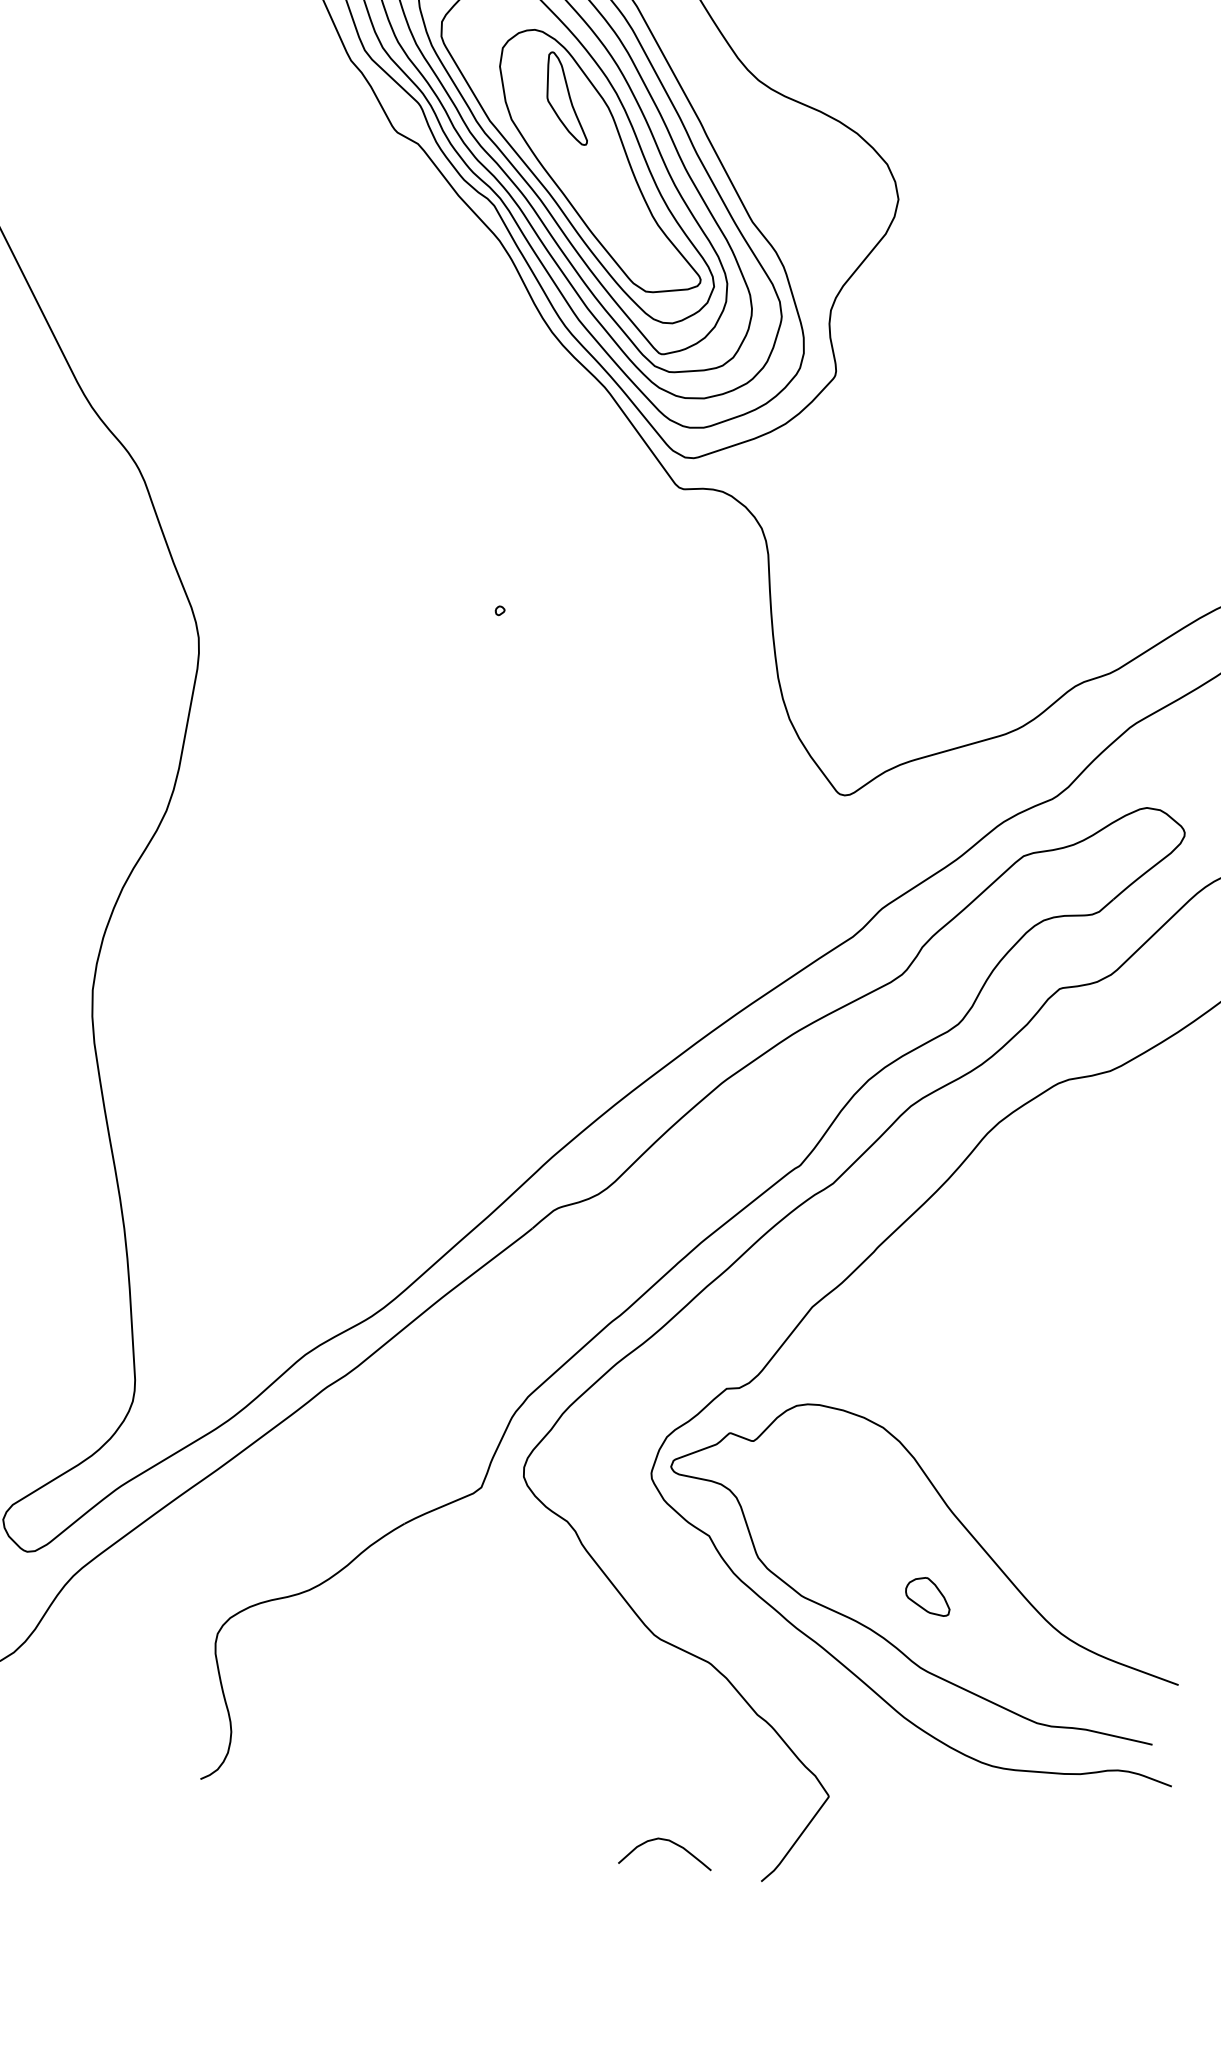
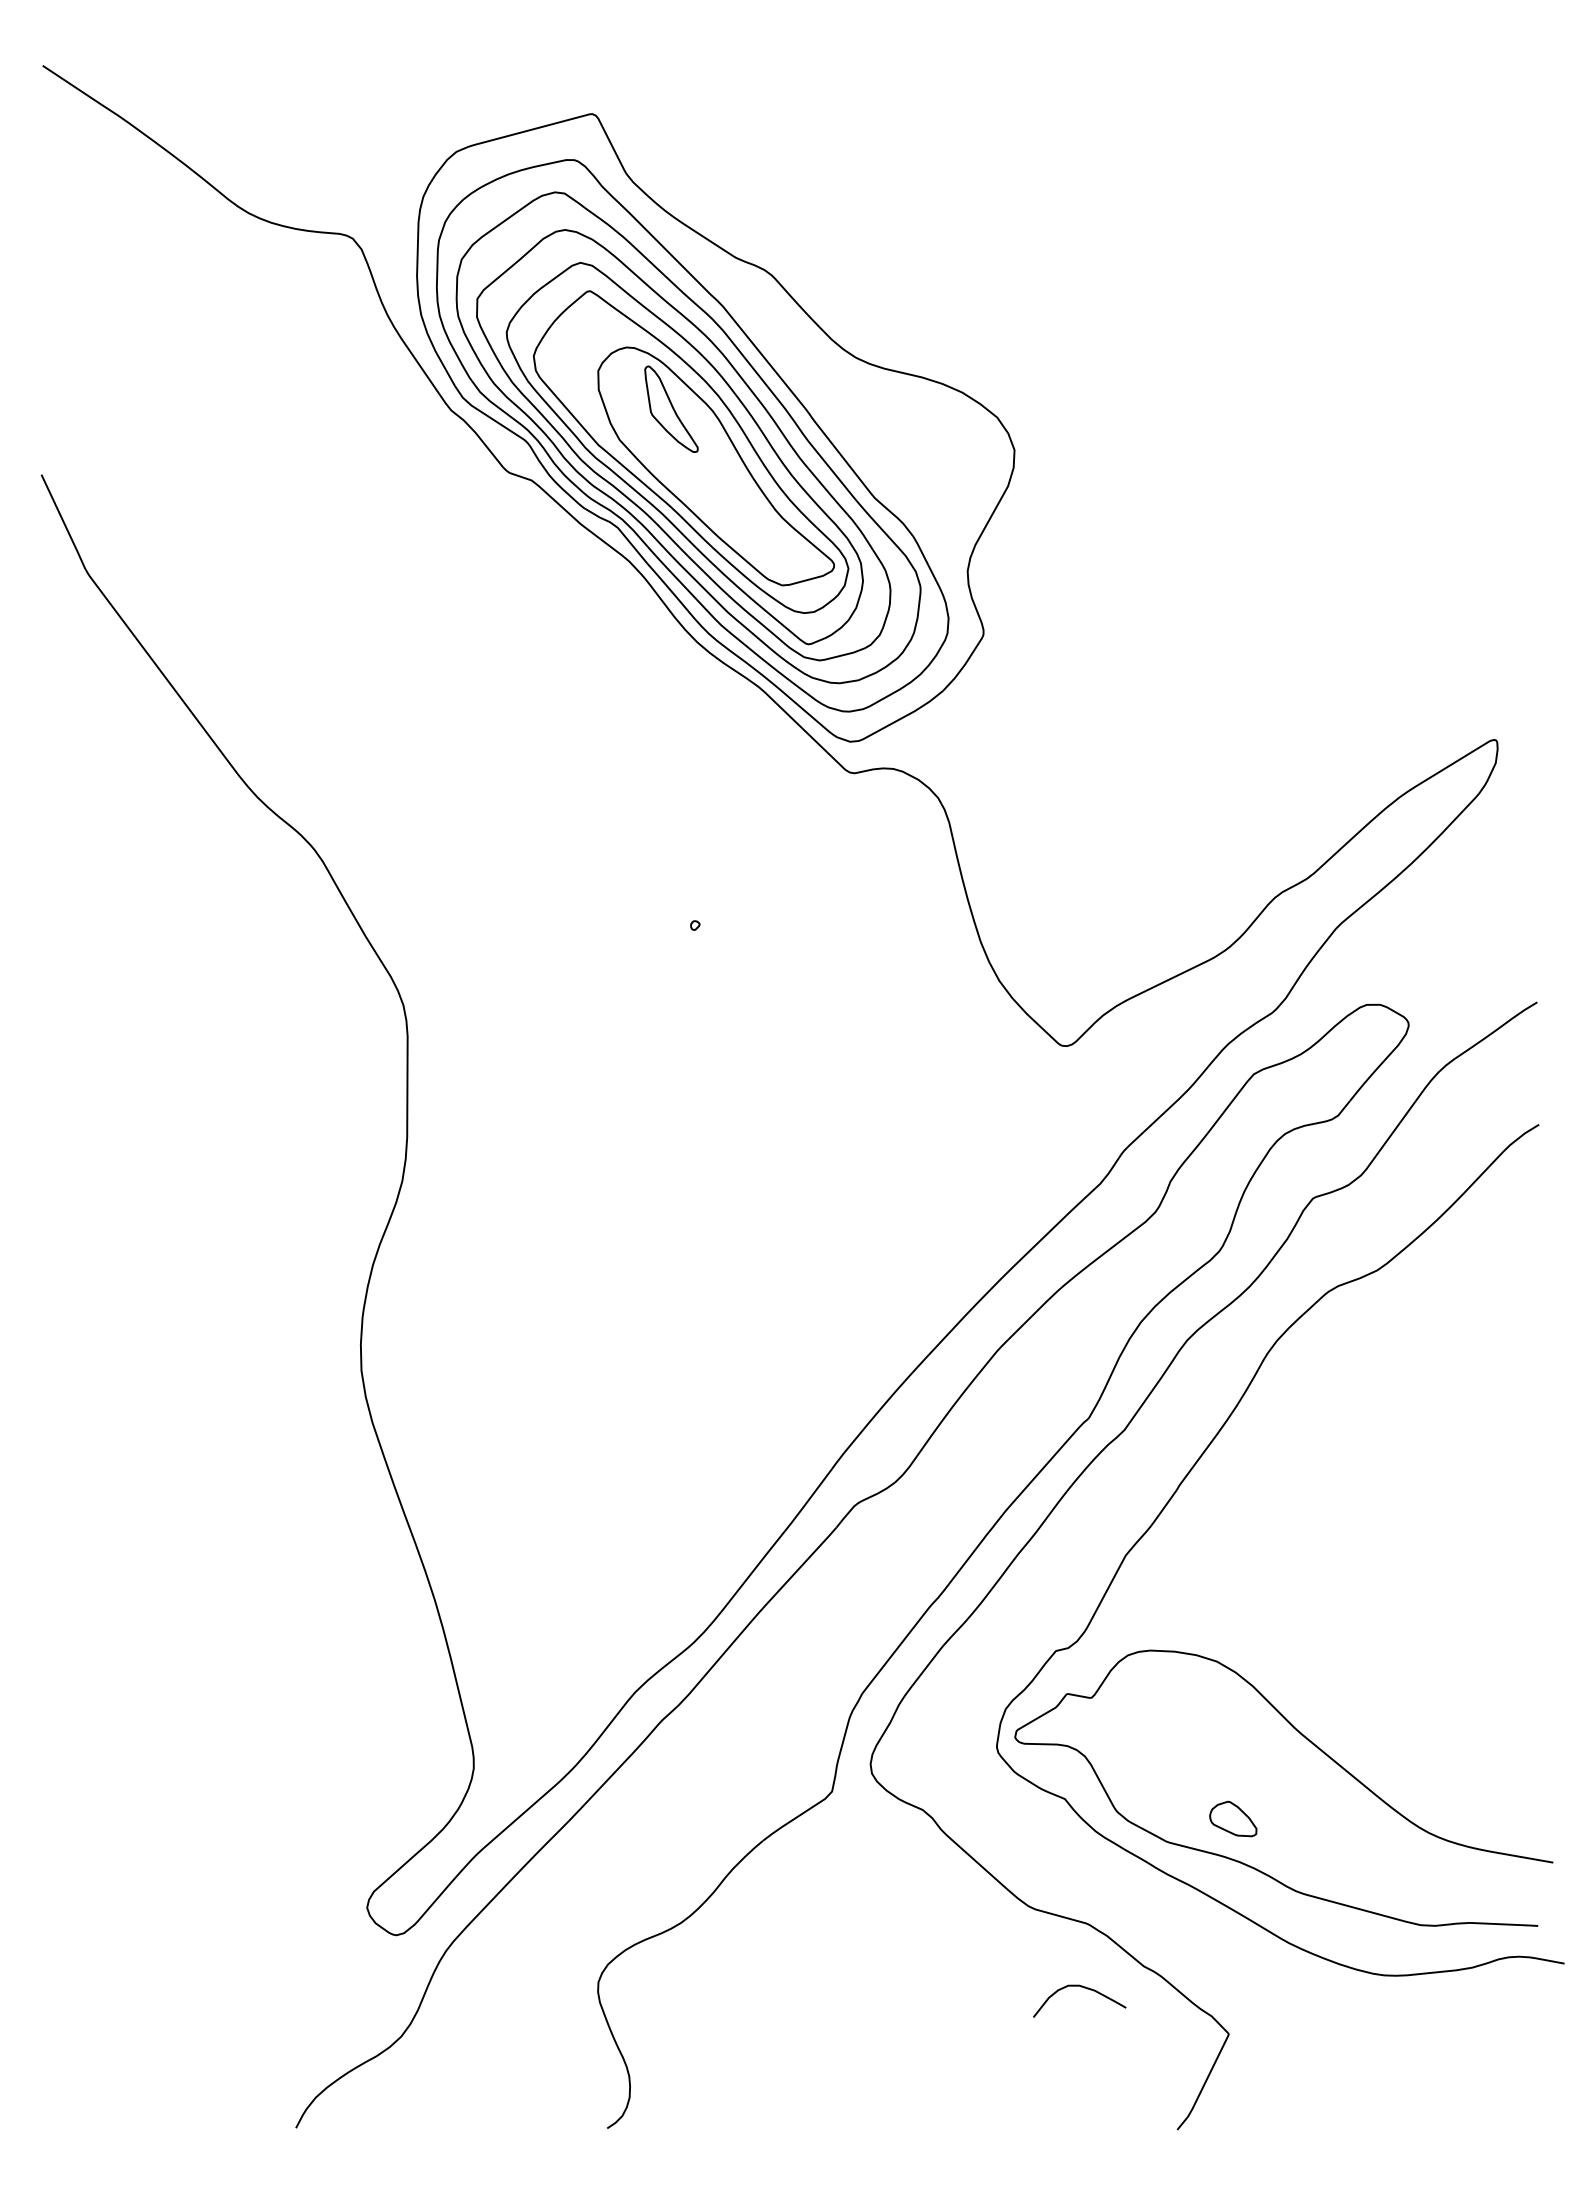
part: (928, 1595) -> (1233, 1818), moved
curve: (673, 1844) -> (1084, 1988), moved

